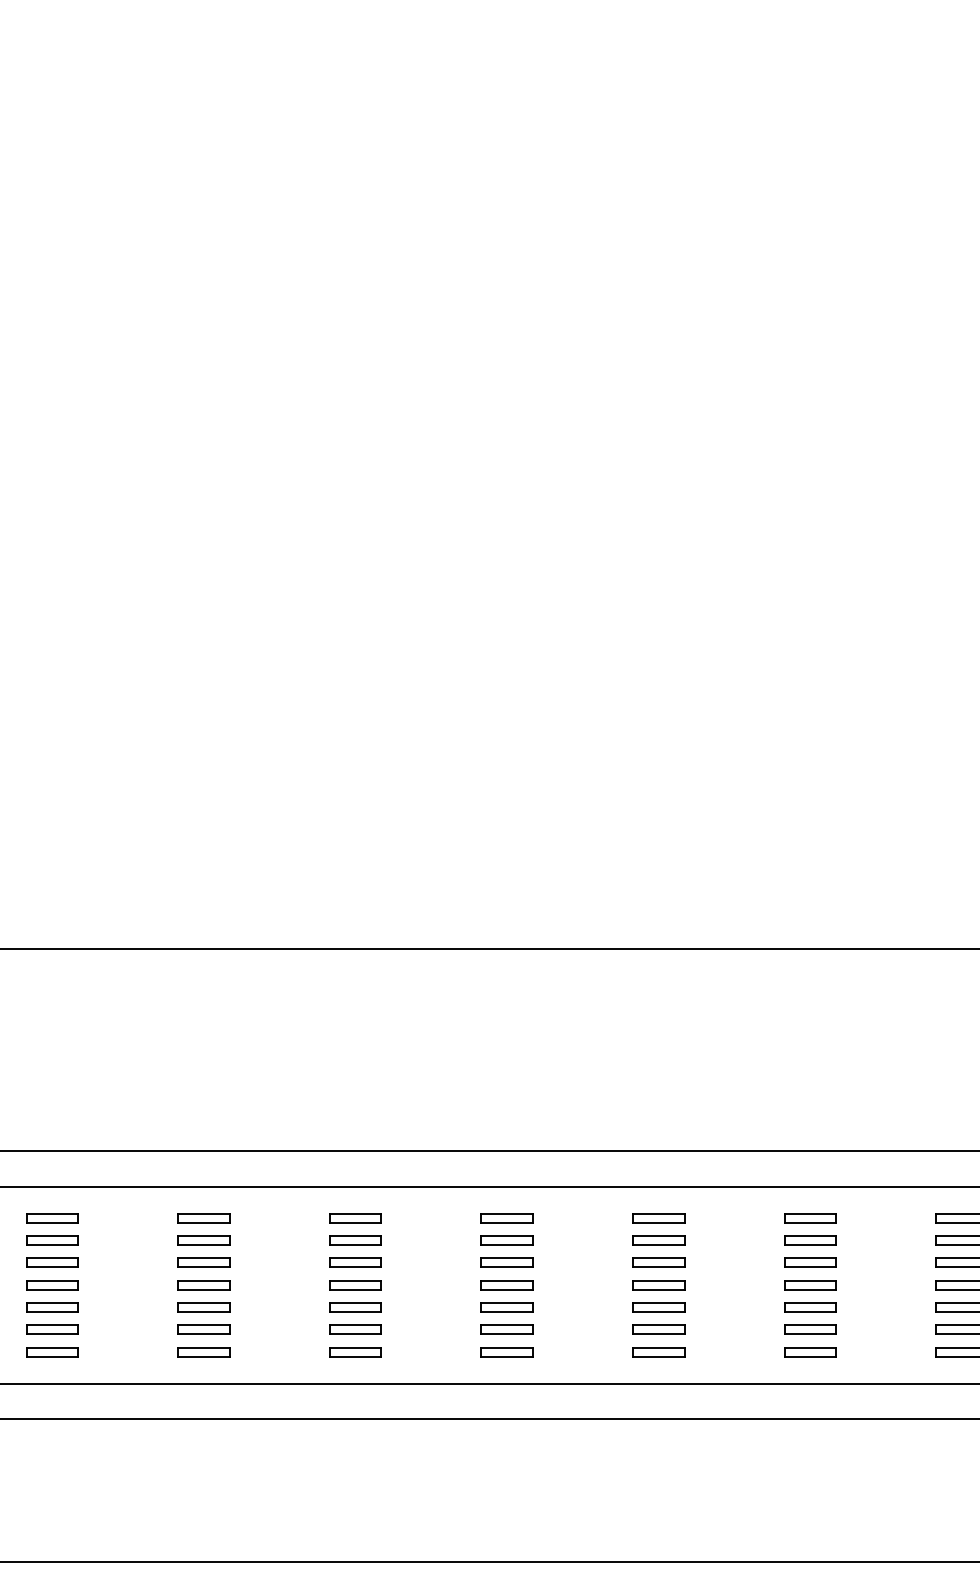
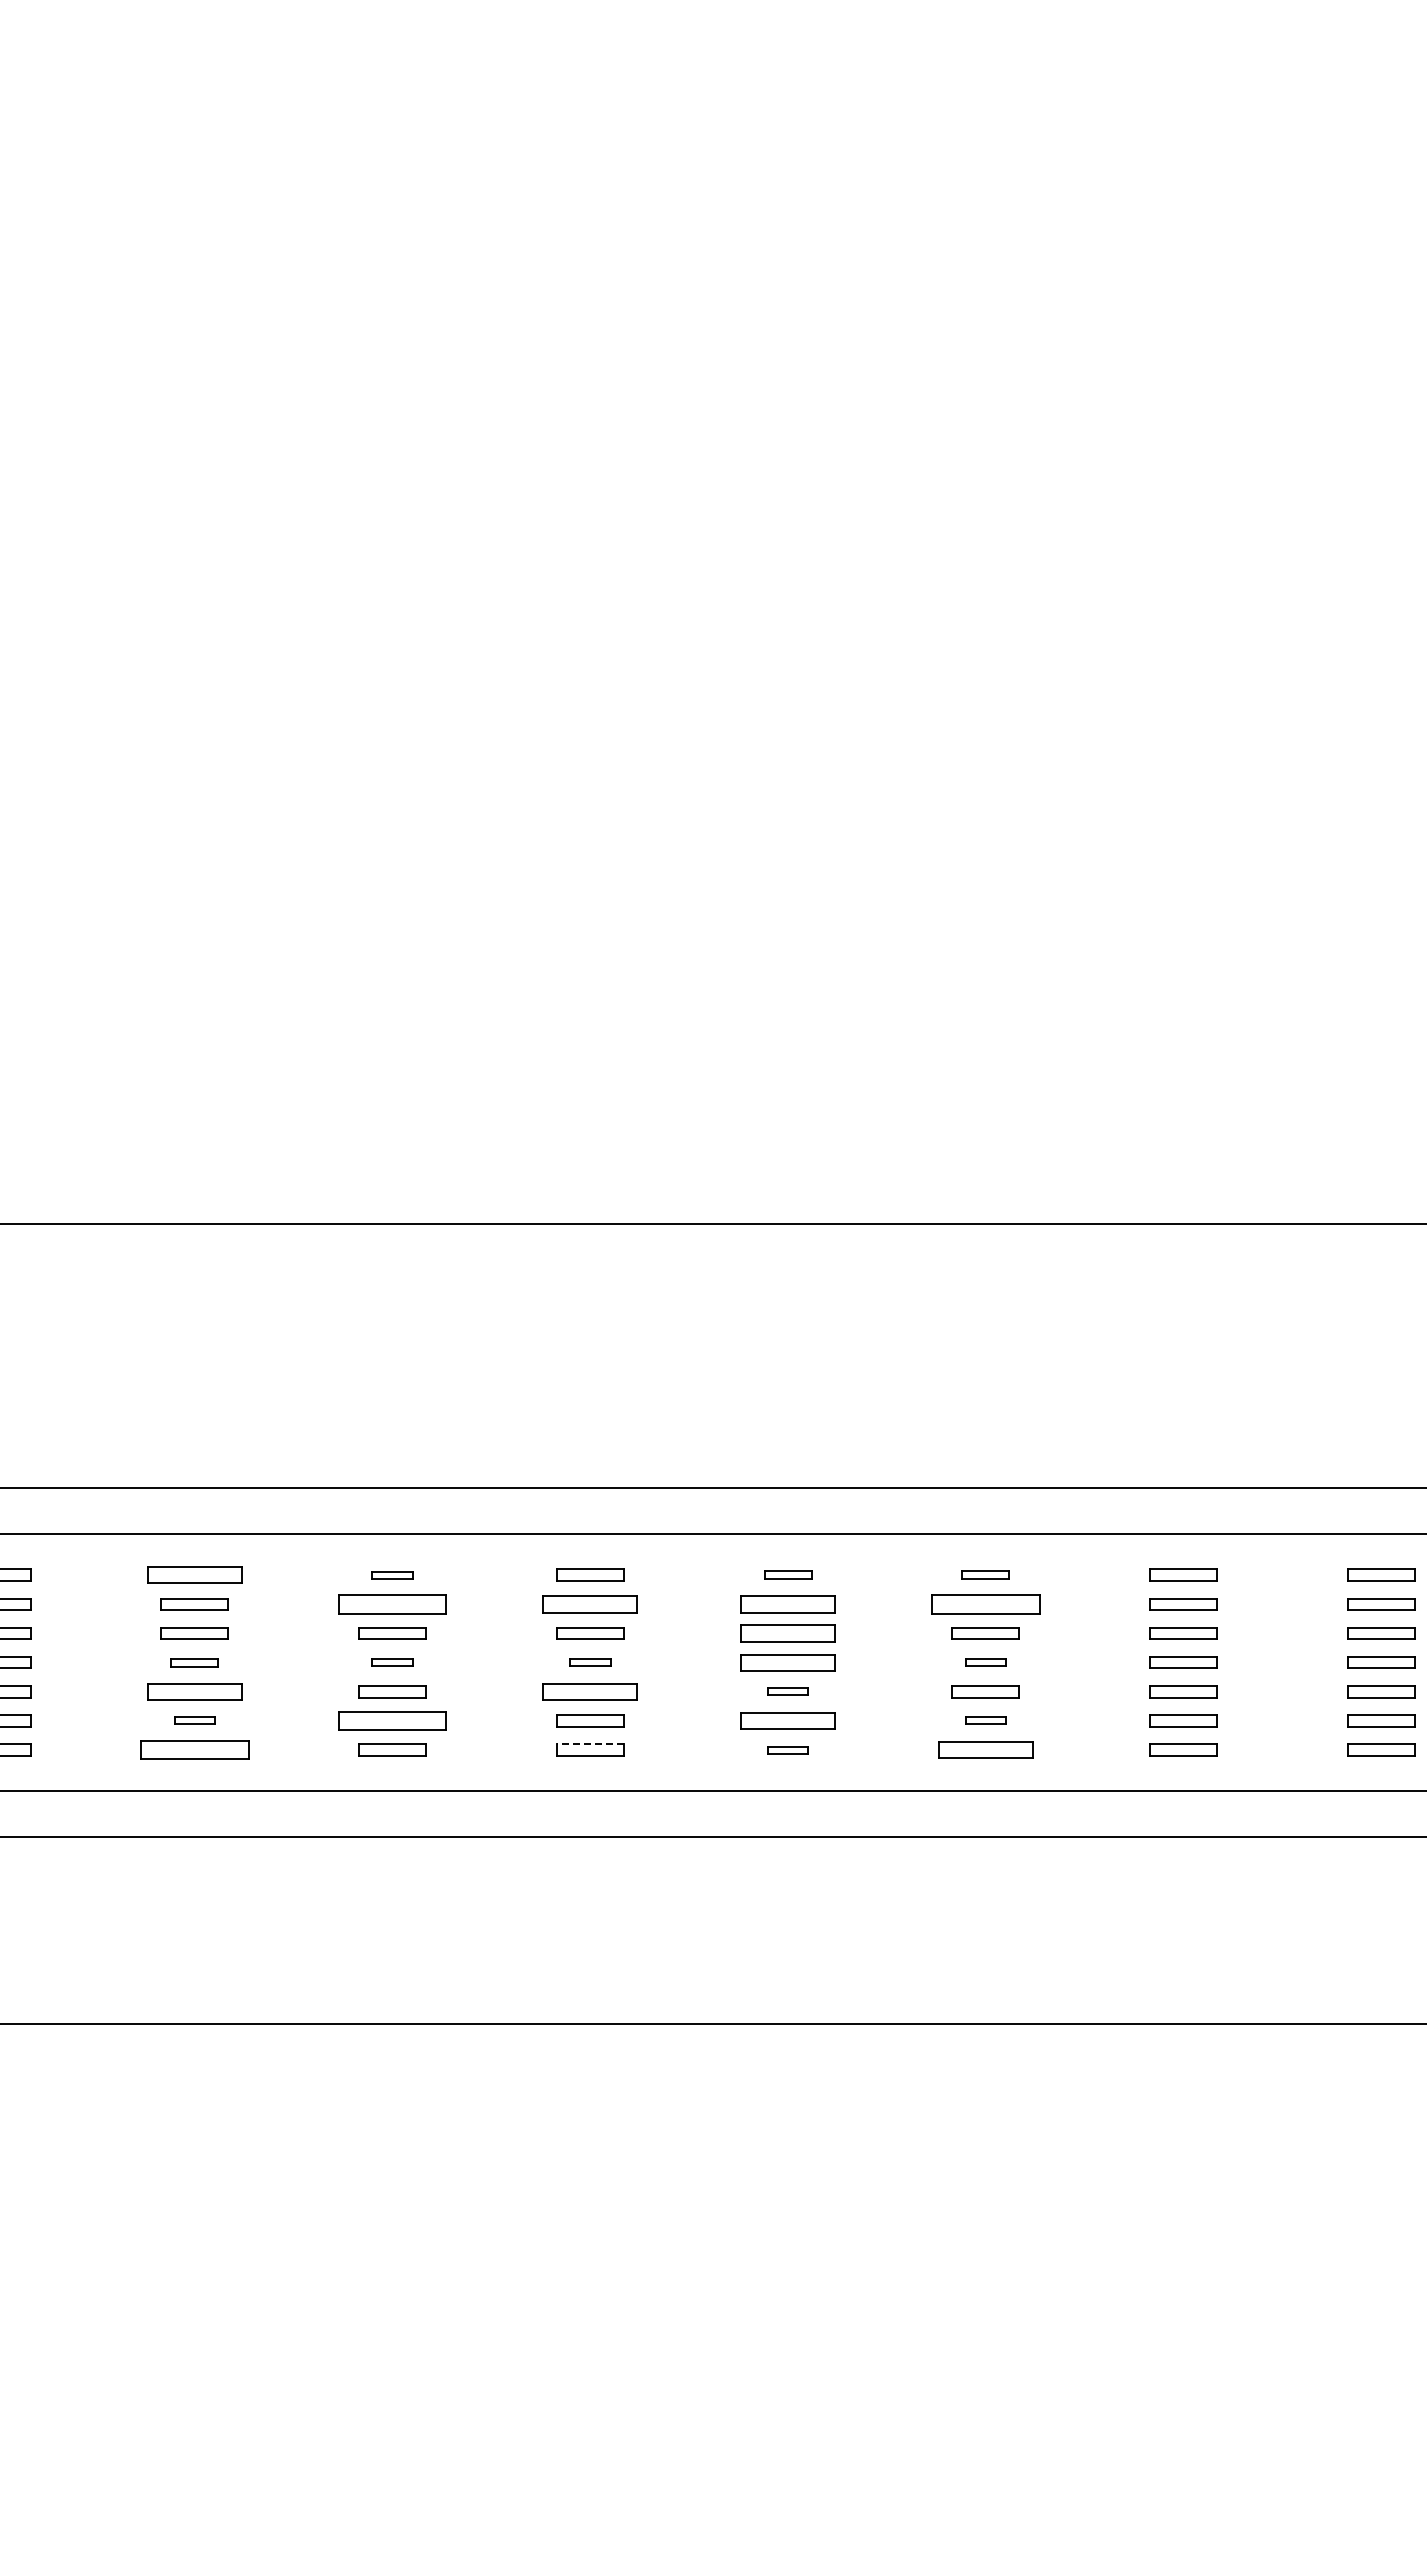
part: (203, 1217) -> (194, 1574), size x1.4
part: (355, 1217) -> (392, 1574), size x0.6
part: (658, 1217) -> (787, 1574), size x0.7
part: (810, 1217) -> (985, 1574), size x0.7
part: (355, 1240) -> (392, 1604), size x1.6
part: (507, 1240) -> (590, 1604), size x1.4
part: (658, 1240) -> (787, 1604), size x1.4
part: (810, 1240) -> (985, 1604), size x1.6
part: (658, 1262) -> (787, 1633), size x1.4
part: (203, 1285) -> (194, 1662), size x0.7
part: (355, 1285) -> (392, 1662), size x0.6
part: (507, 1285) -> (590, 1662), size x0.6
part: (658, 1285) -> (787, 1662), size x1.4
part: (810, 1285) -> (985, 1662), size x0.6
part: (203, 1307) -> (194, 1691), size x1.4
part: (507, 1307) -> (590, 1691), size x1.4
part: (658, 1307) -> (787, 1691), size x0.6
part: (203, 1329) -> (194, 1720), size x0.6
part: (355, 1329) -> (392, 1720), size x1.6
part: (658, 1329) -> (787, 1720), size x1.4
part: (810, 1329) -> (985, 1720), size x0.6
line: (507, 1348) -> (590, 1744), solid -> dashed
part: (203, 1351) -> (194, 1749), size x1.6
part: (658, 1351) -> (787, 1749), size x0.6
part: (810, 1351) -> (985, 1749), size x1.4

